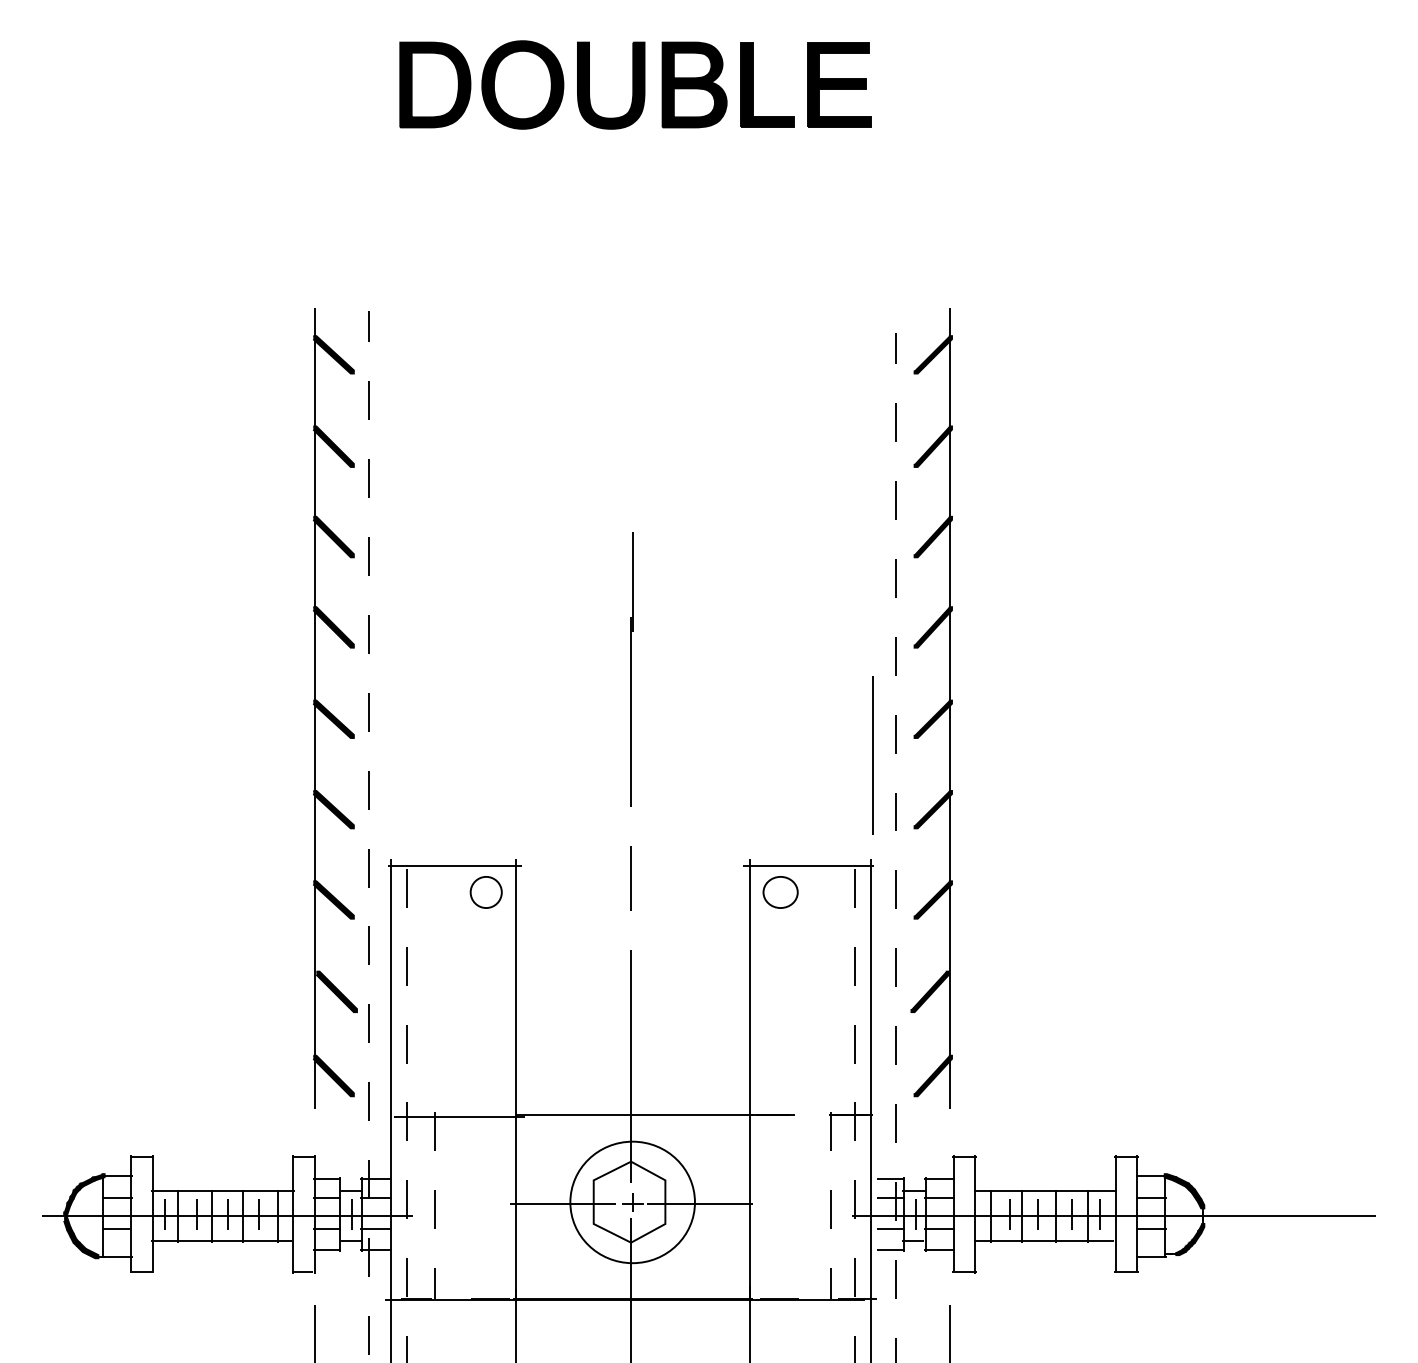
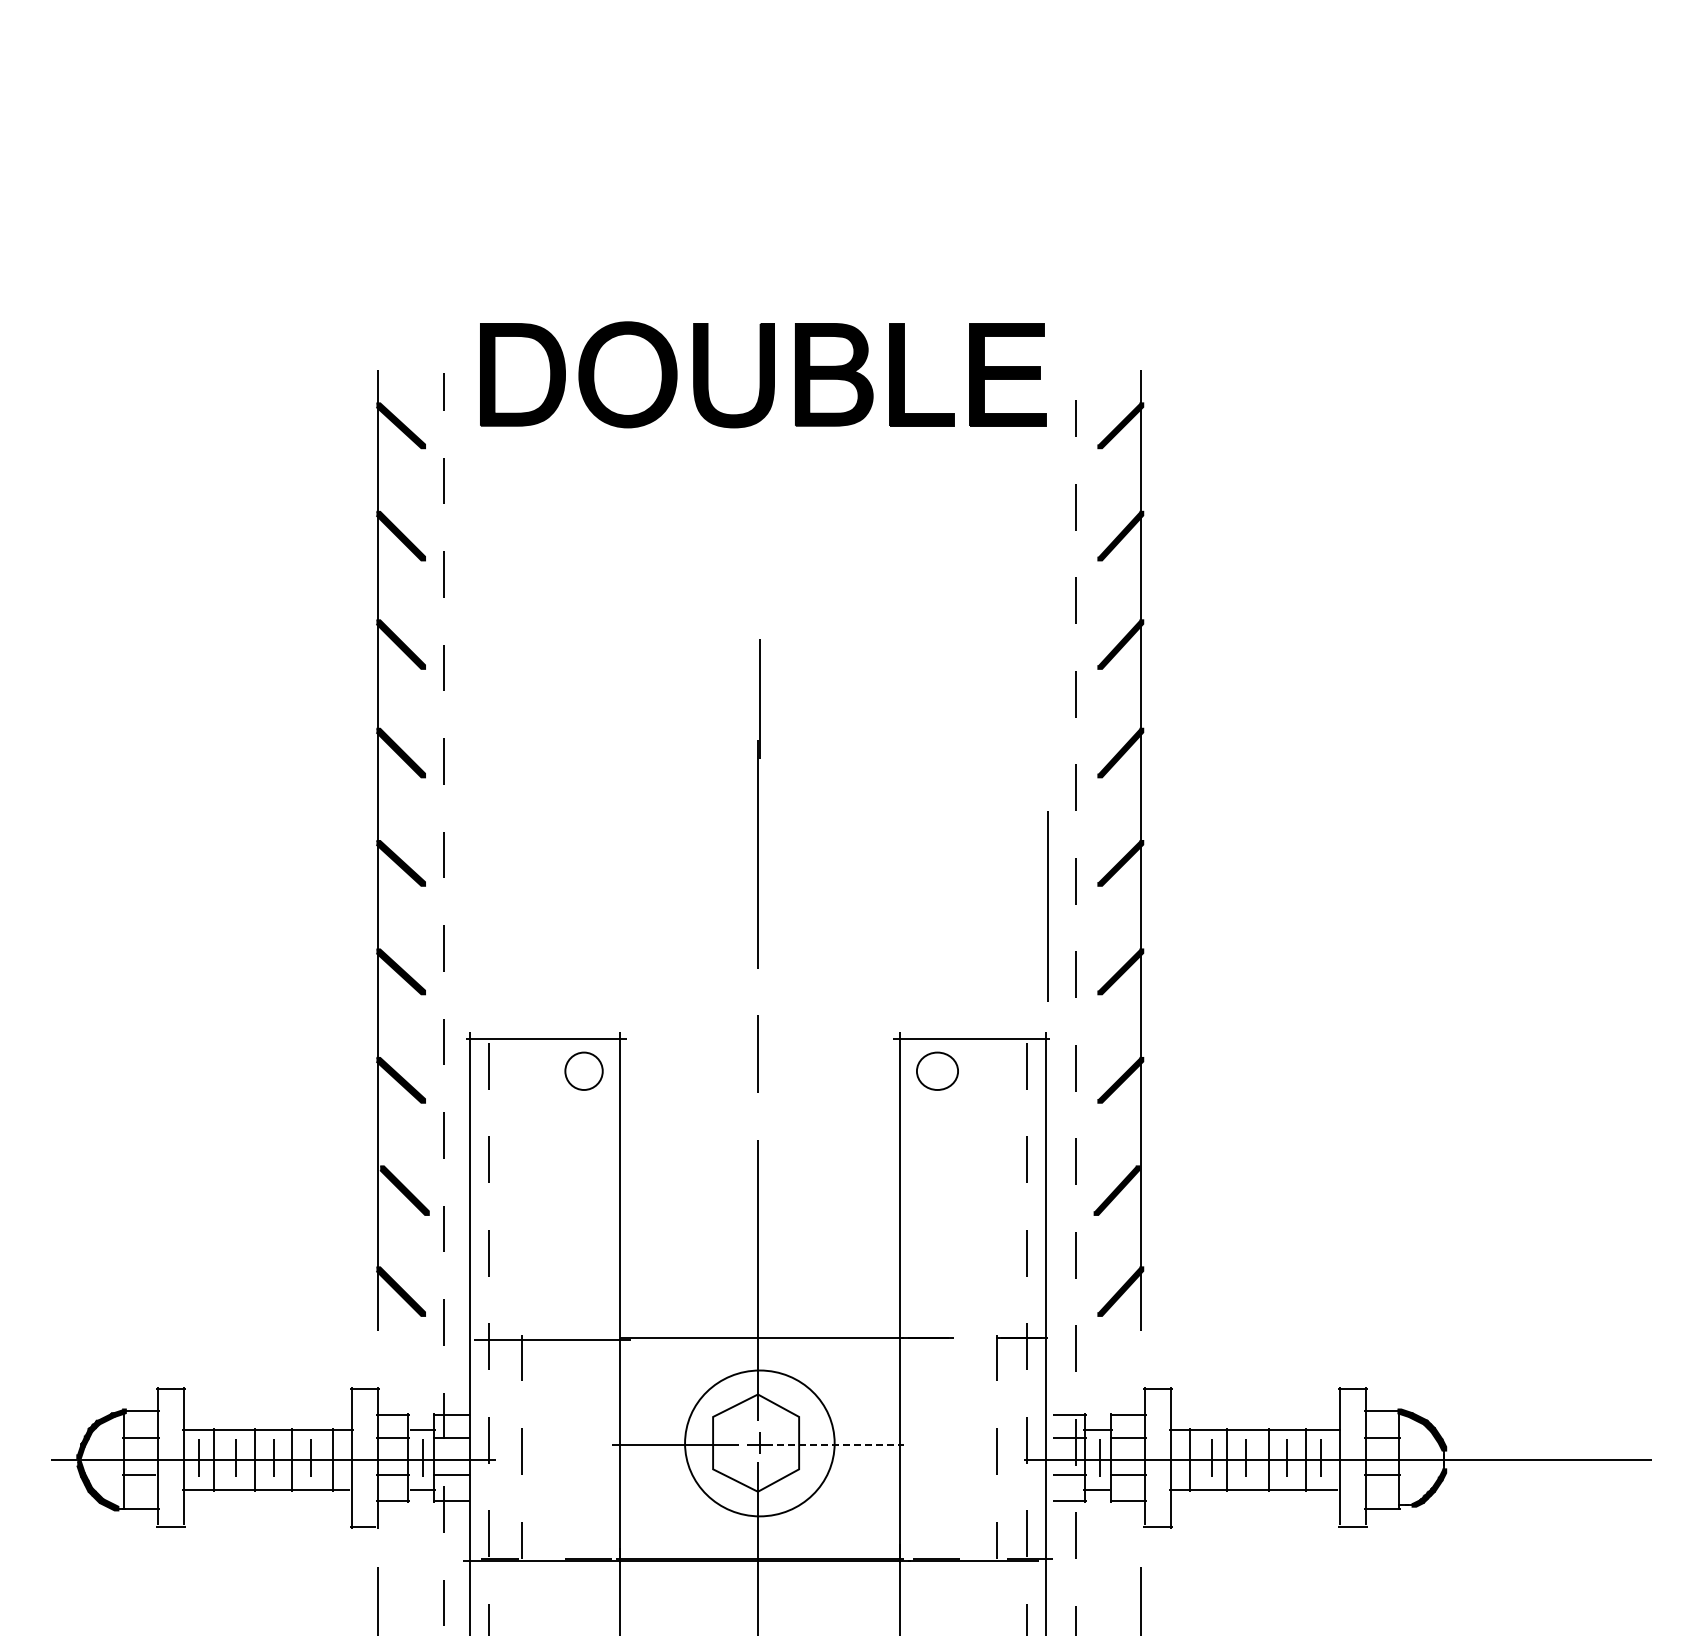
part: (635, 84) -> (763, 374), moved
line: (699, 1204) -> (840, 1445), solid -> dashed

